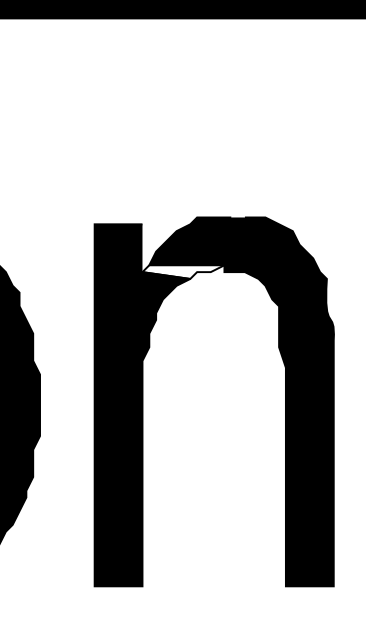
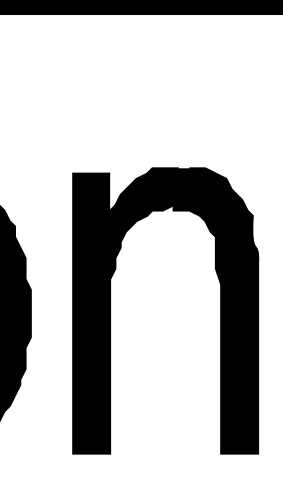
fill: (183, 271) -> (141, 210), added

